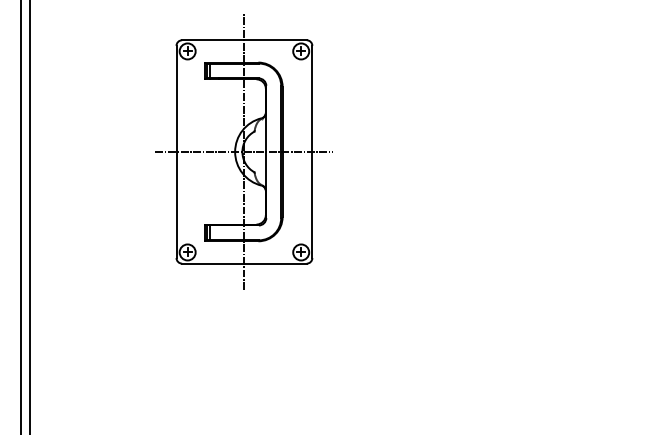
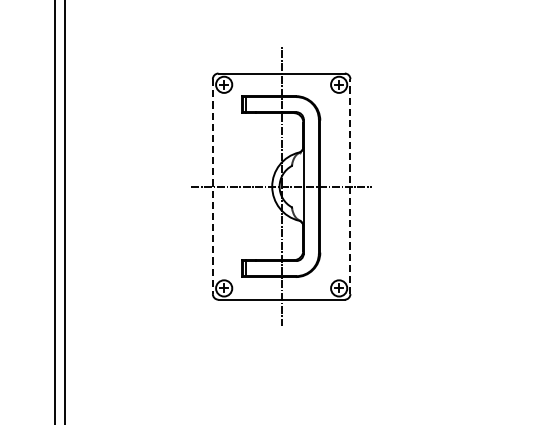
line: (312, 151) -> (350, 186), solid -> dashed
line: (176, 152) -> (212, 187), solid -> dashed

